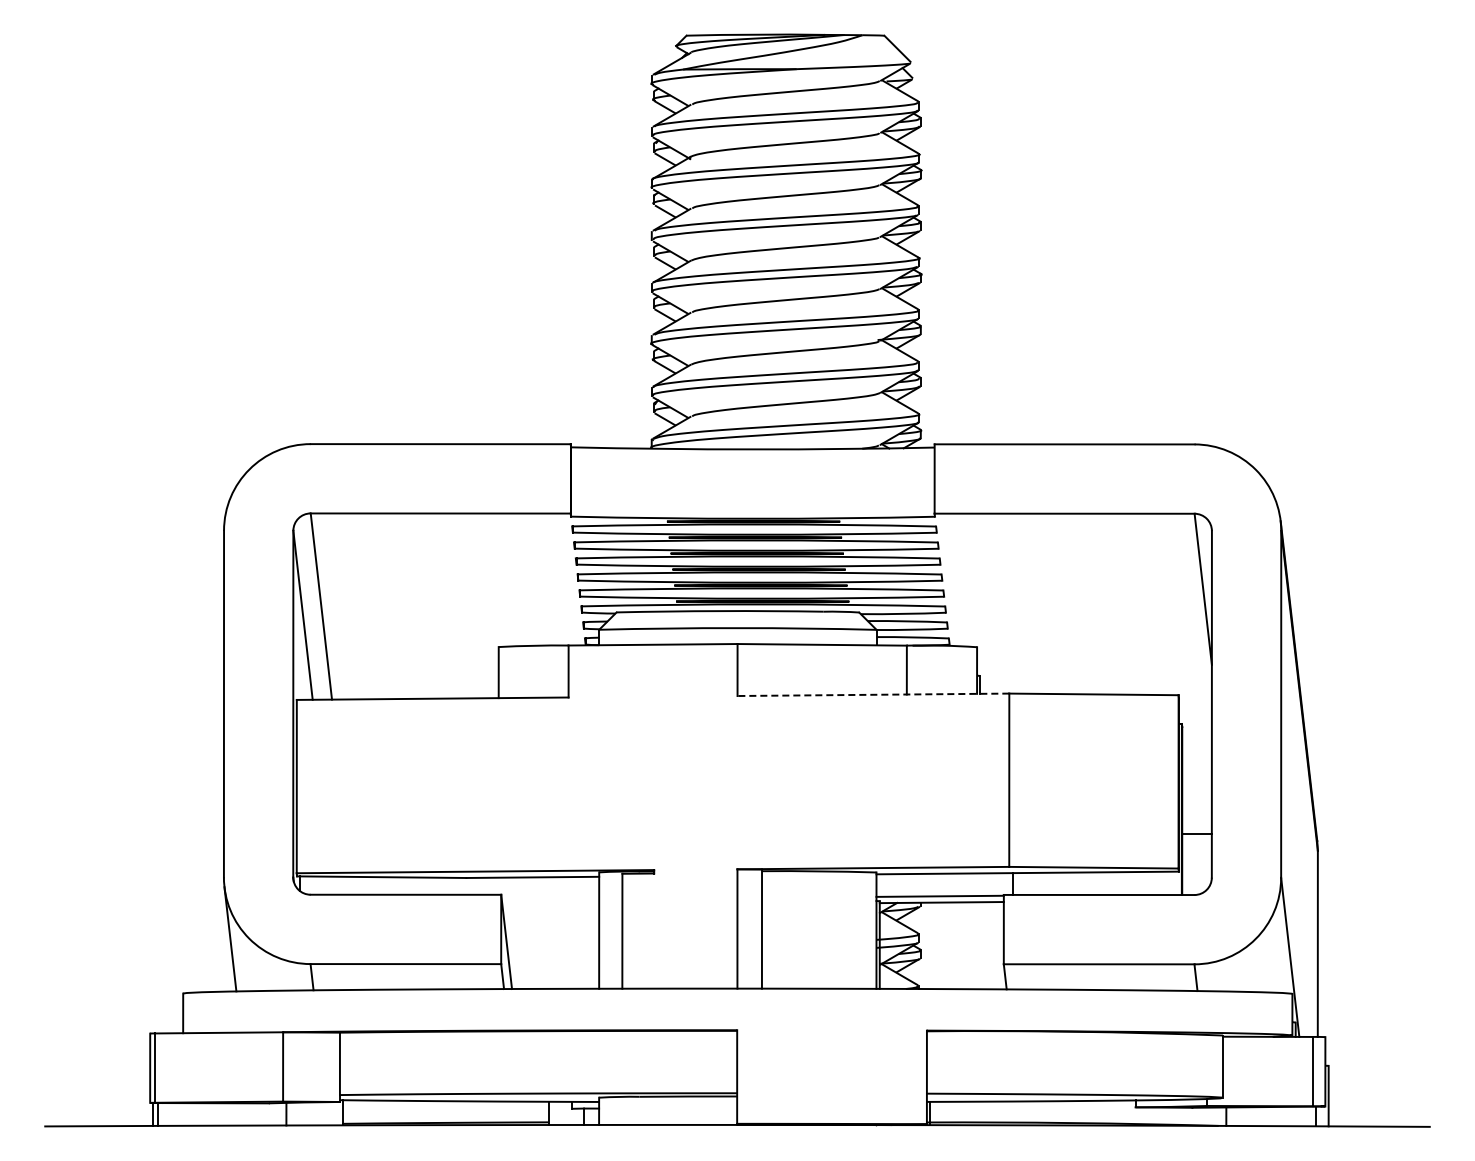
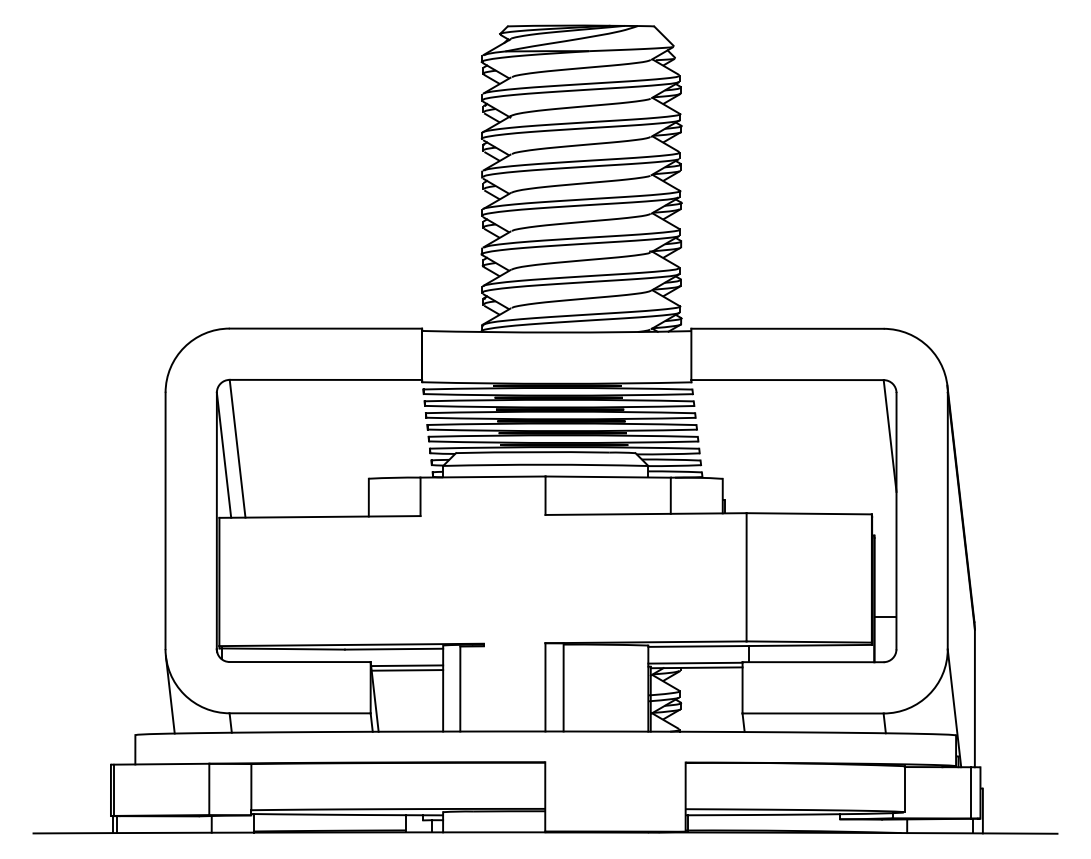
line: (873, 694) -> (646, 513), dashed -> solid
line: (550, 899) -> (407, 665), added
line: (550, 905) -> (407, 669), added

